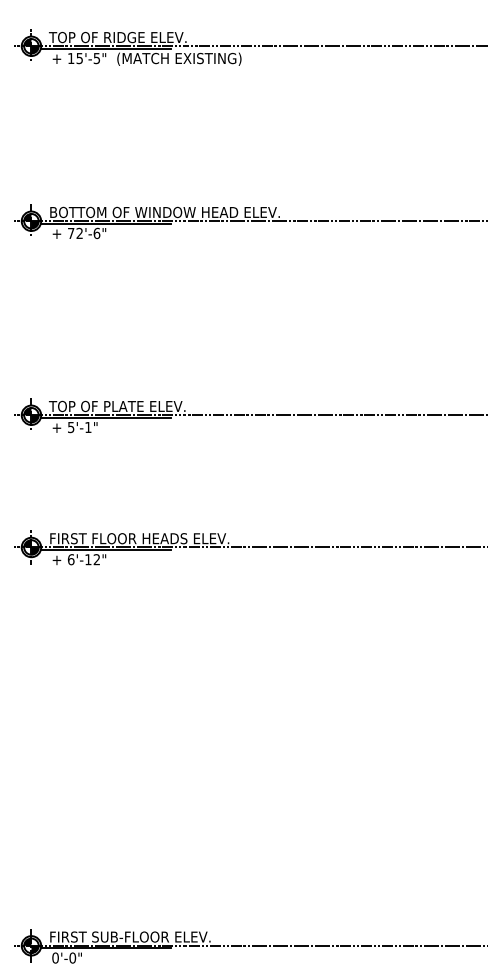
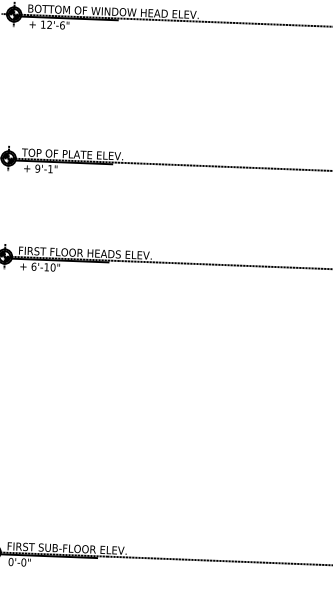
text: (71, 233) -> (43, 24), 72'-6" -> 12'-6"
text: (70, 426) -> (37, 167), 5'-1" -> 9'-1"
text: (96, 559) -> (52, 267), 6'-12" -> 6'-10"

